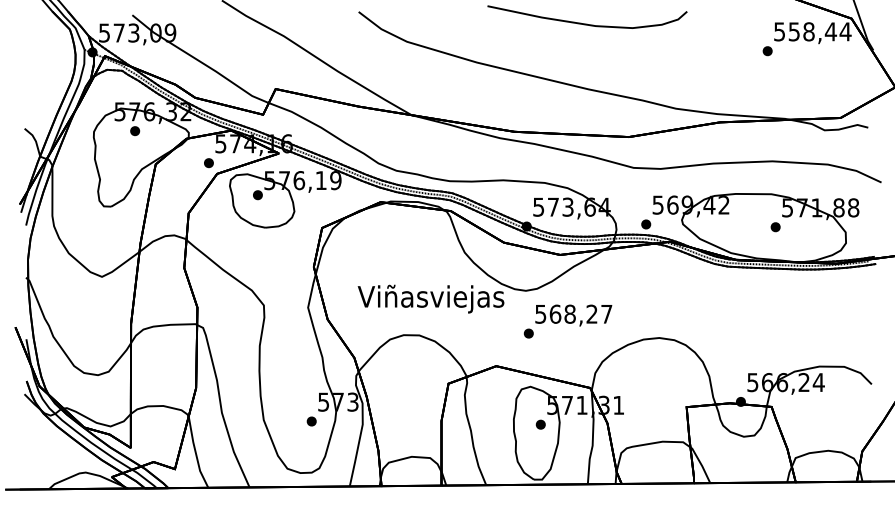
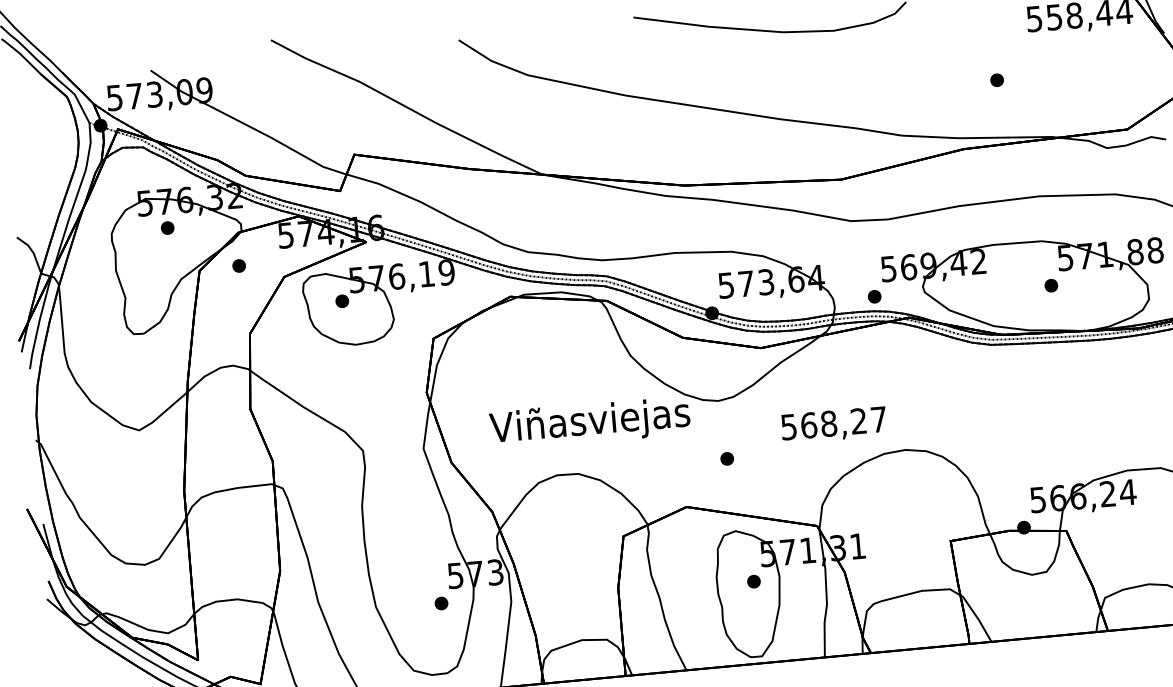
part: (767, 51) -> (996, 80), moved
part: (208, 163) -> (238, 266), moved
text: (573, 315) -> (833, 425), moved

